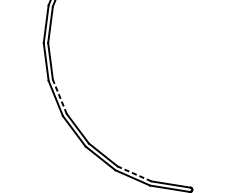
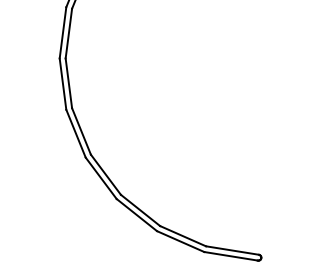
line: (59, 96) -> (81, 130), dashed -> solid
line: (134, 173) -> (182, 235), dashed -> solid

